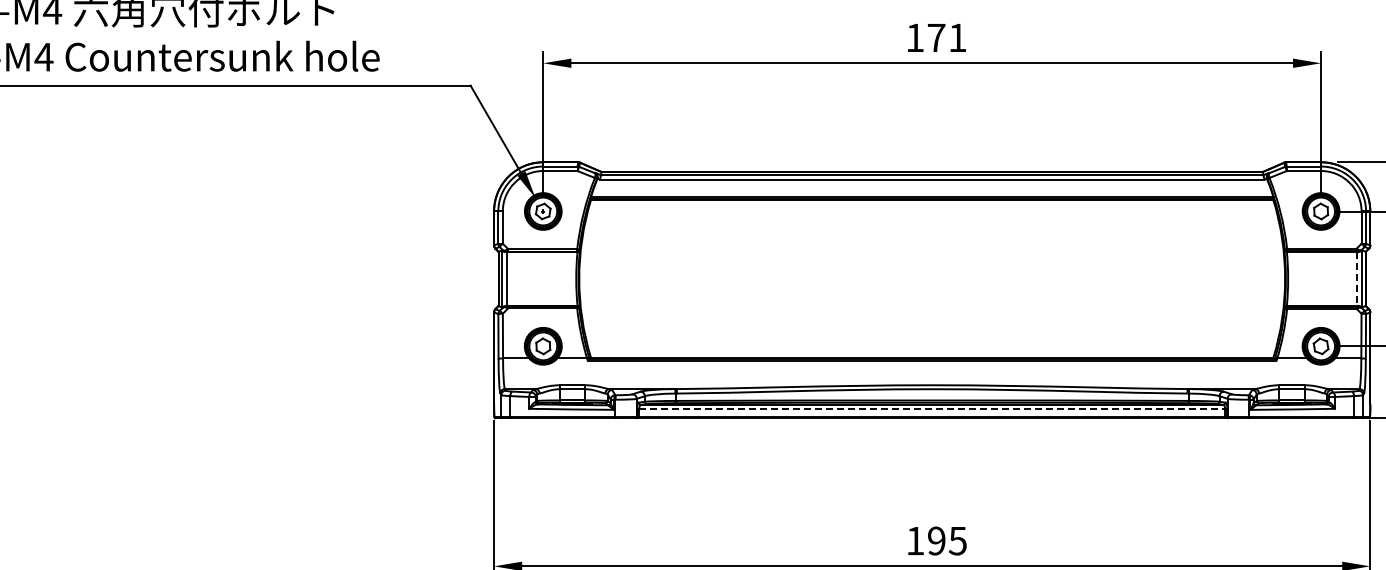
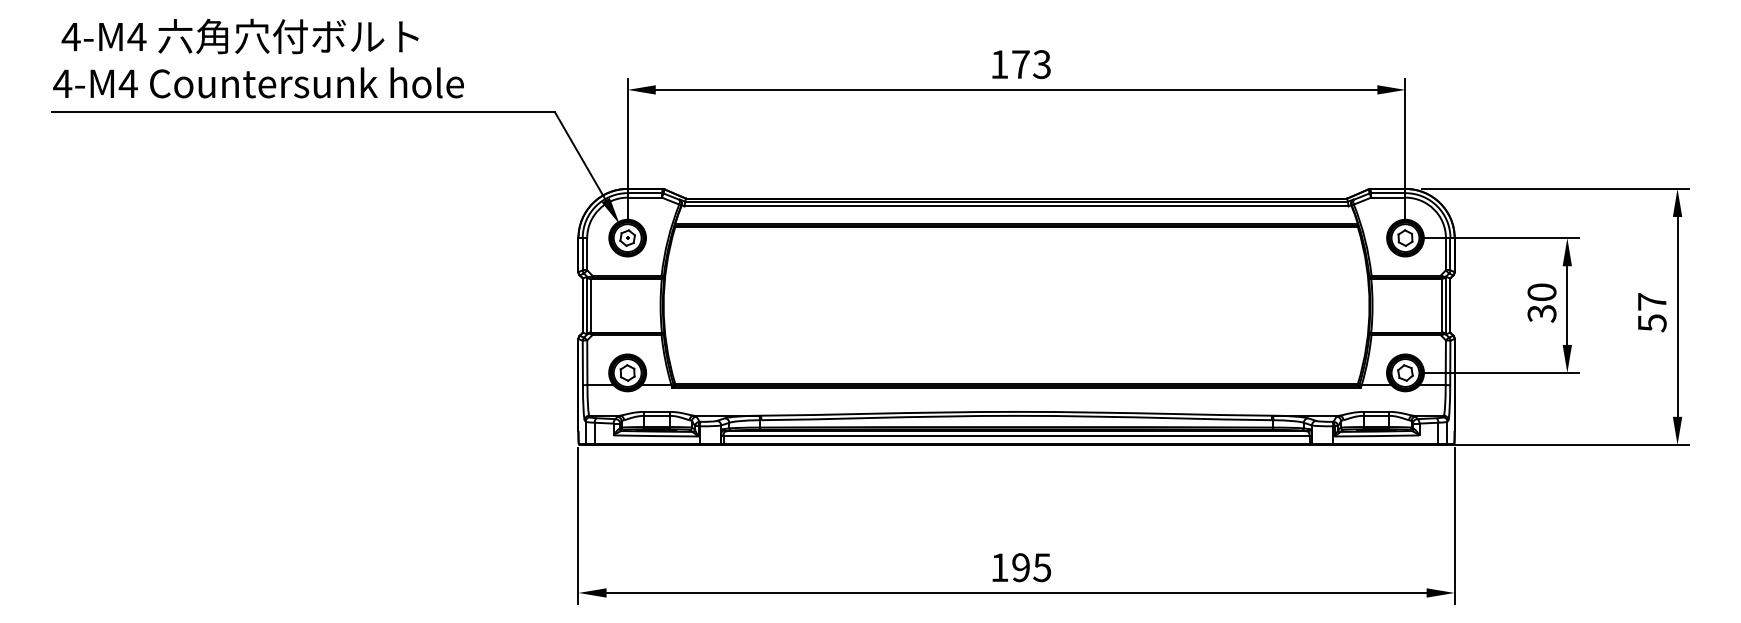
text: (957, 37) -> (1041, 64), 171 -> 173
line: (1357, 278) -> (1441, 305), dashed -> solid
line: (932, 408) -> (1016, 435), dashed -> solid

